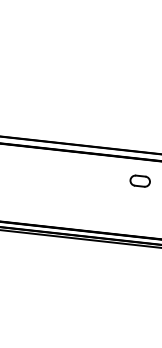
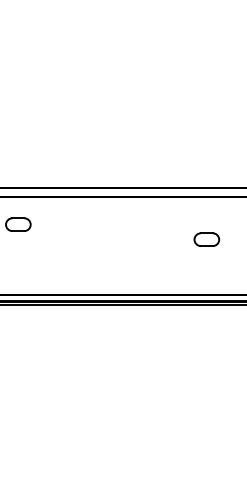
part: (139, 180) -> (206, 239), moved

